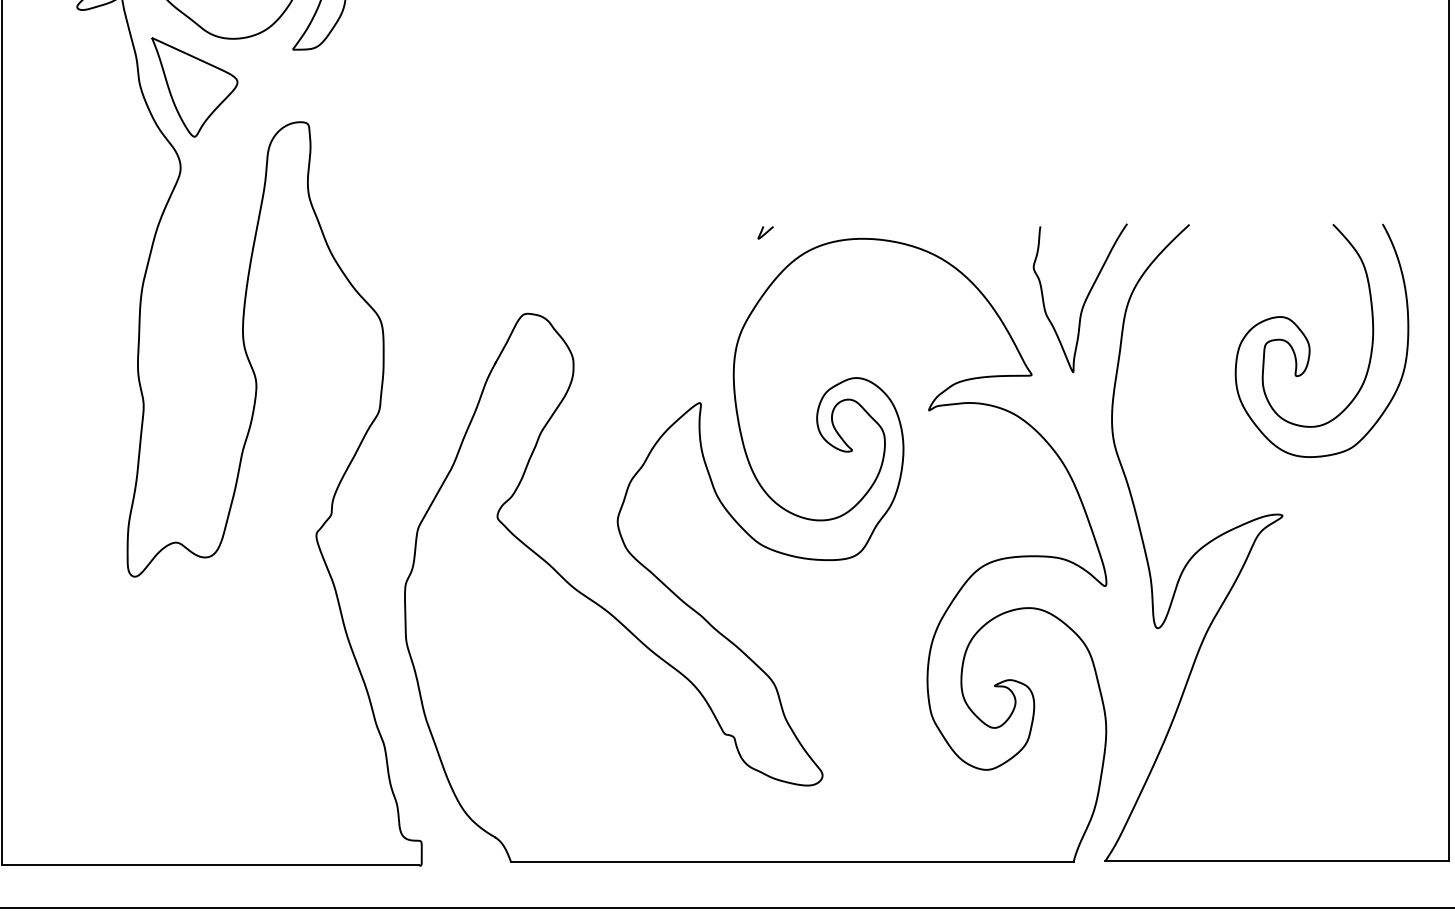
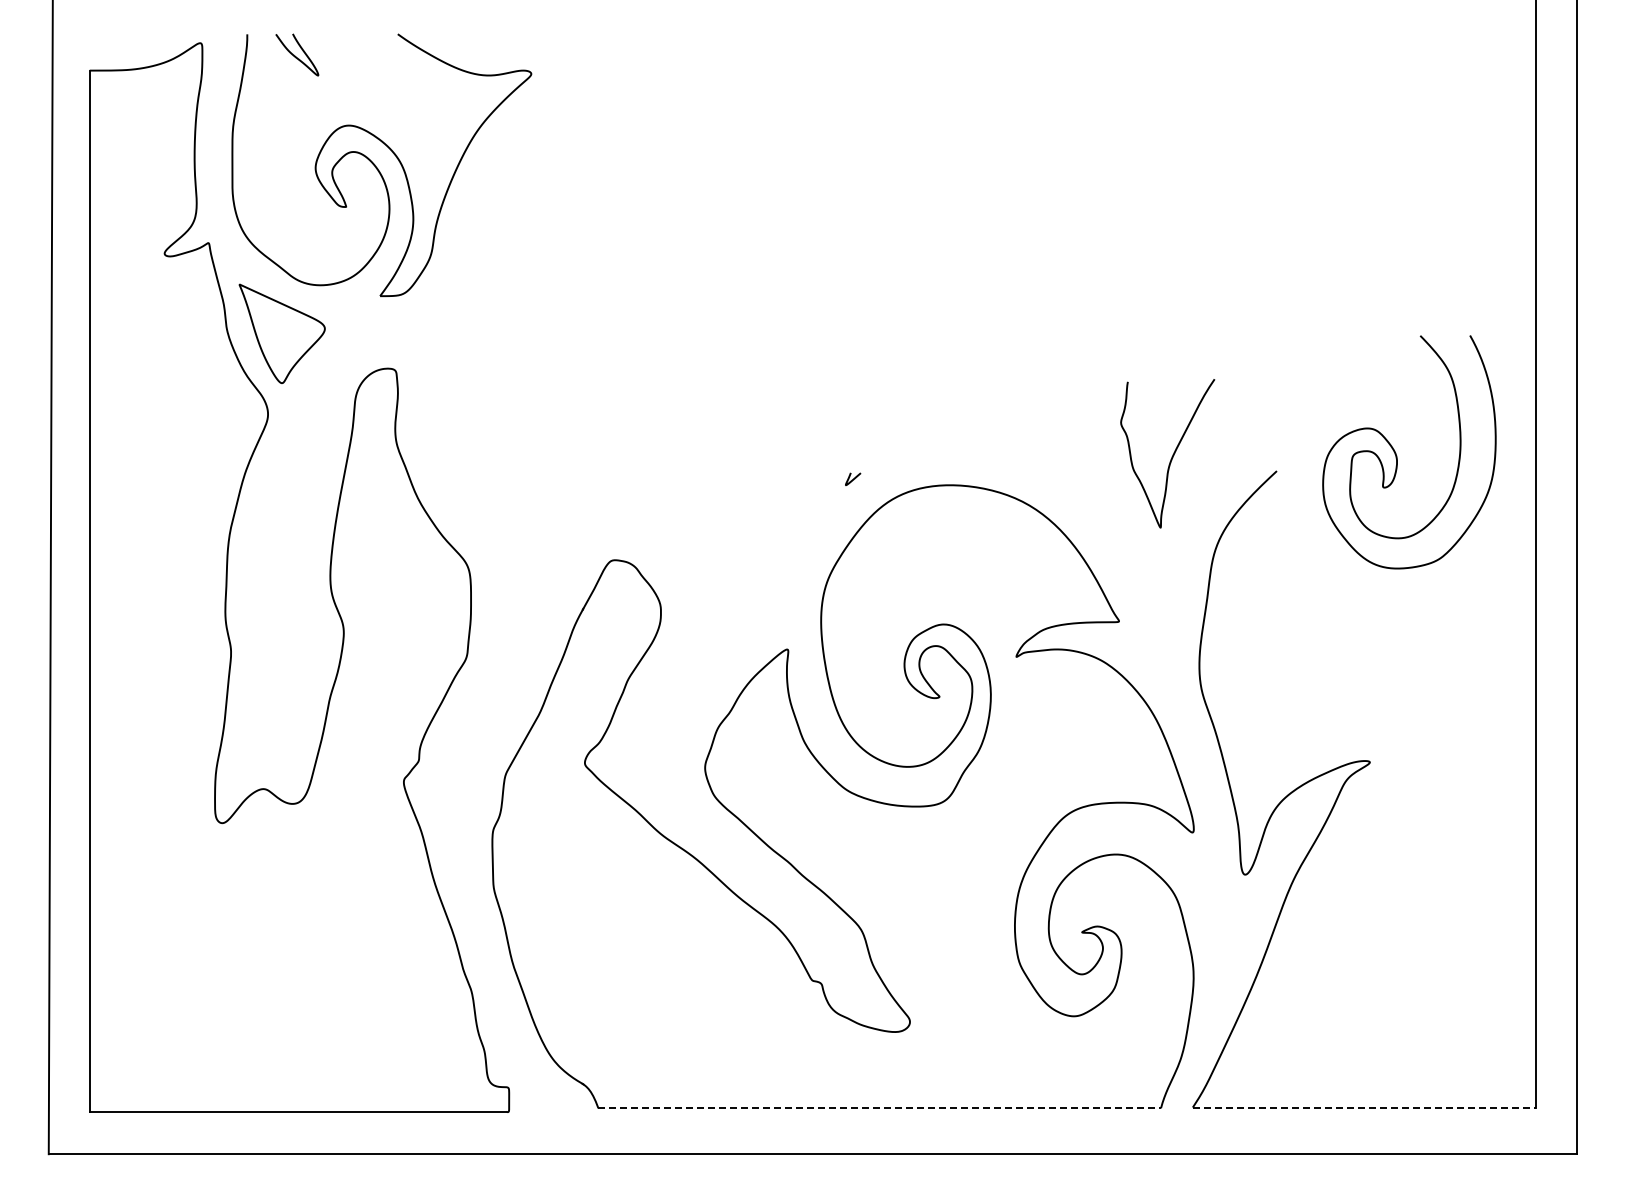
curve: (1084, 301) -> (1171, 456), moved
curve: (1310, 344) -> (1397, 455), moved
line: (1277, 861) -> (1364, 1107), solid -> dashed
line: (793, 862) -> (880, 1108), solid -> dashed

